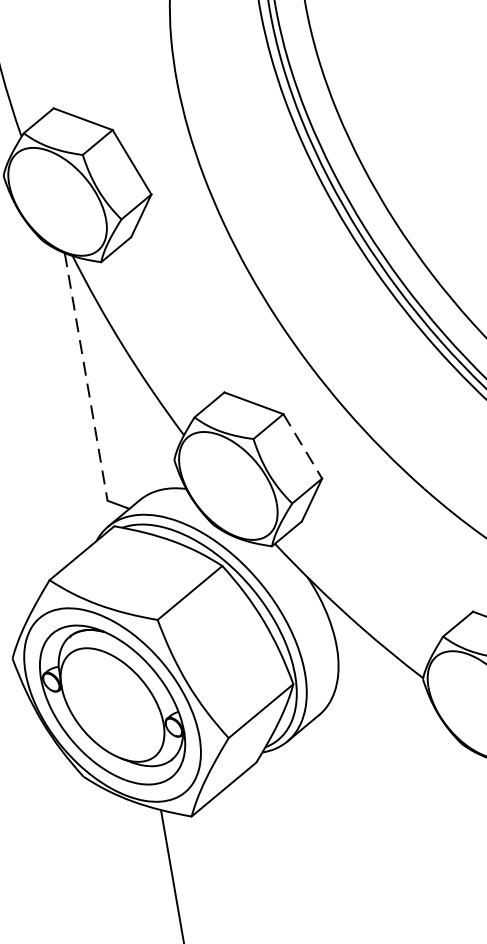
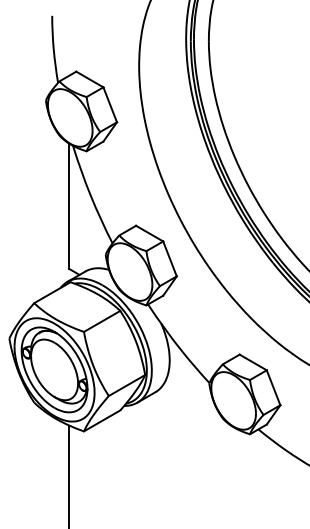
line: (86, 377) -> (69, 206), dashed -> solid
line: (303, 445) -> (170, 258), dashed -> solid

